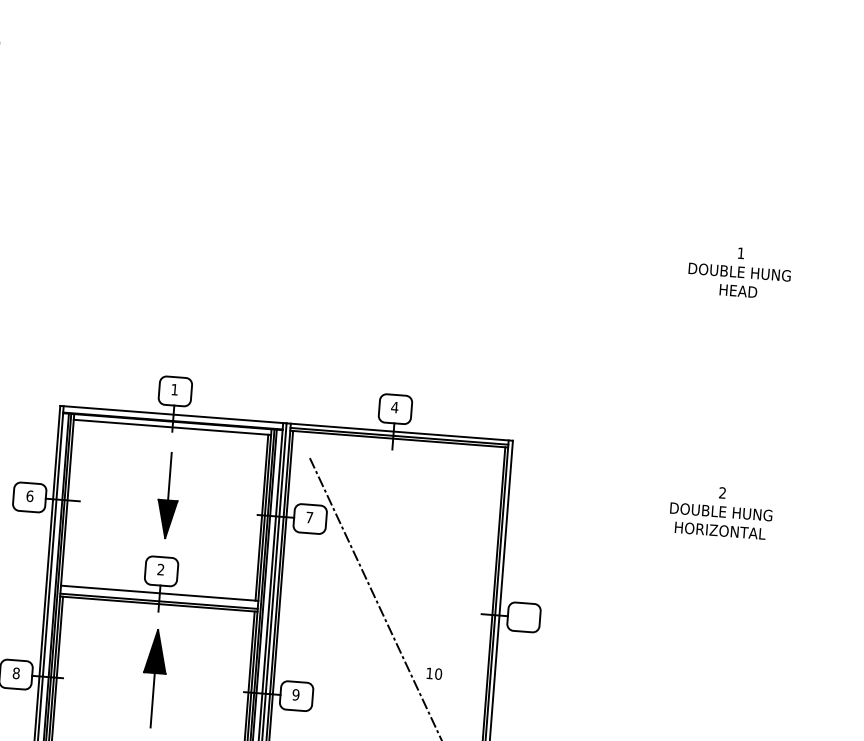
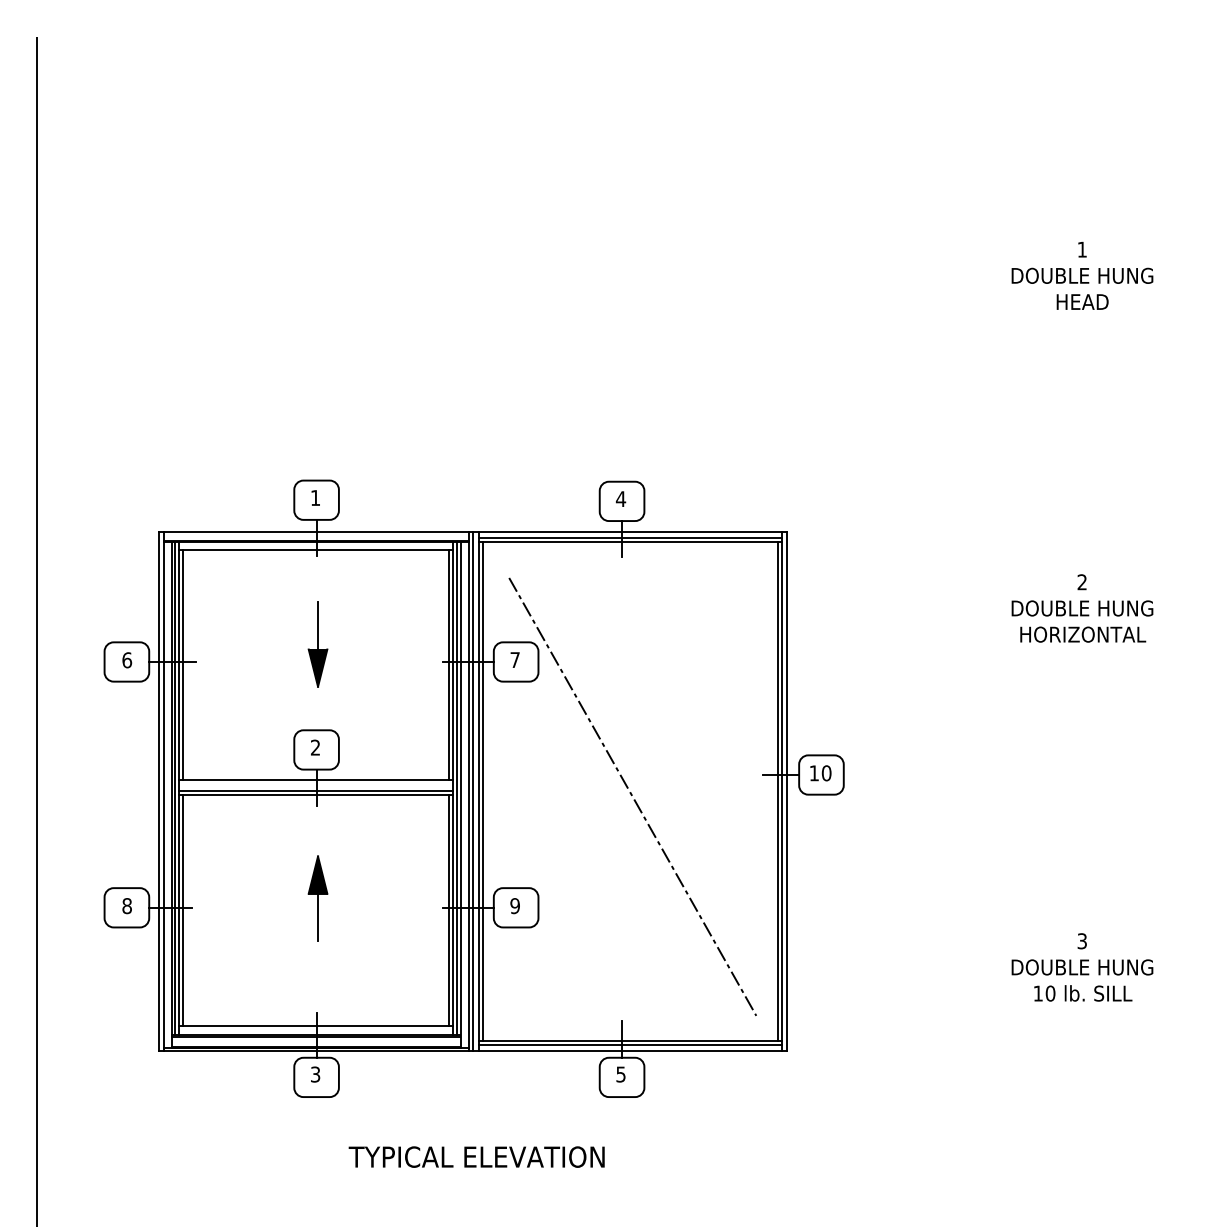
part: (168, 495) -> (317, 644), size x0.71
line: (70, 503) -> (183, 665), added
text: (434, 673) -> (820, 773), moved
part: (153, 678) -> (317, 898), size x0.62

